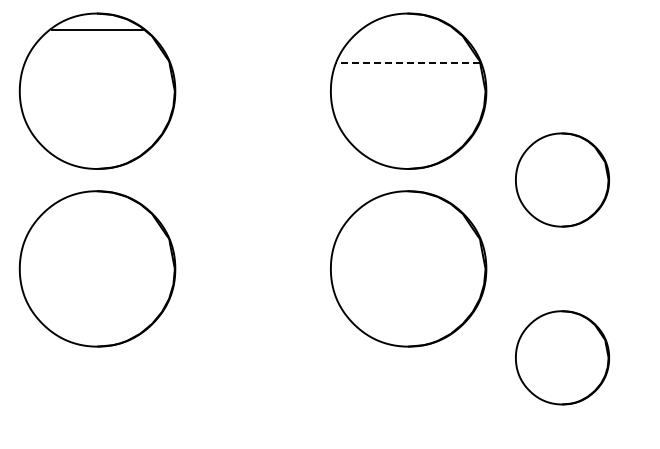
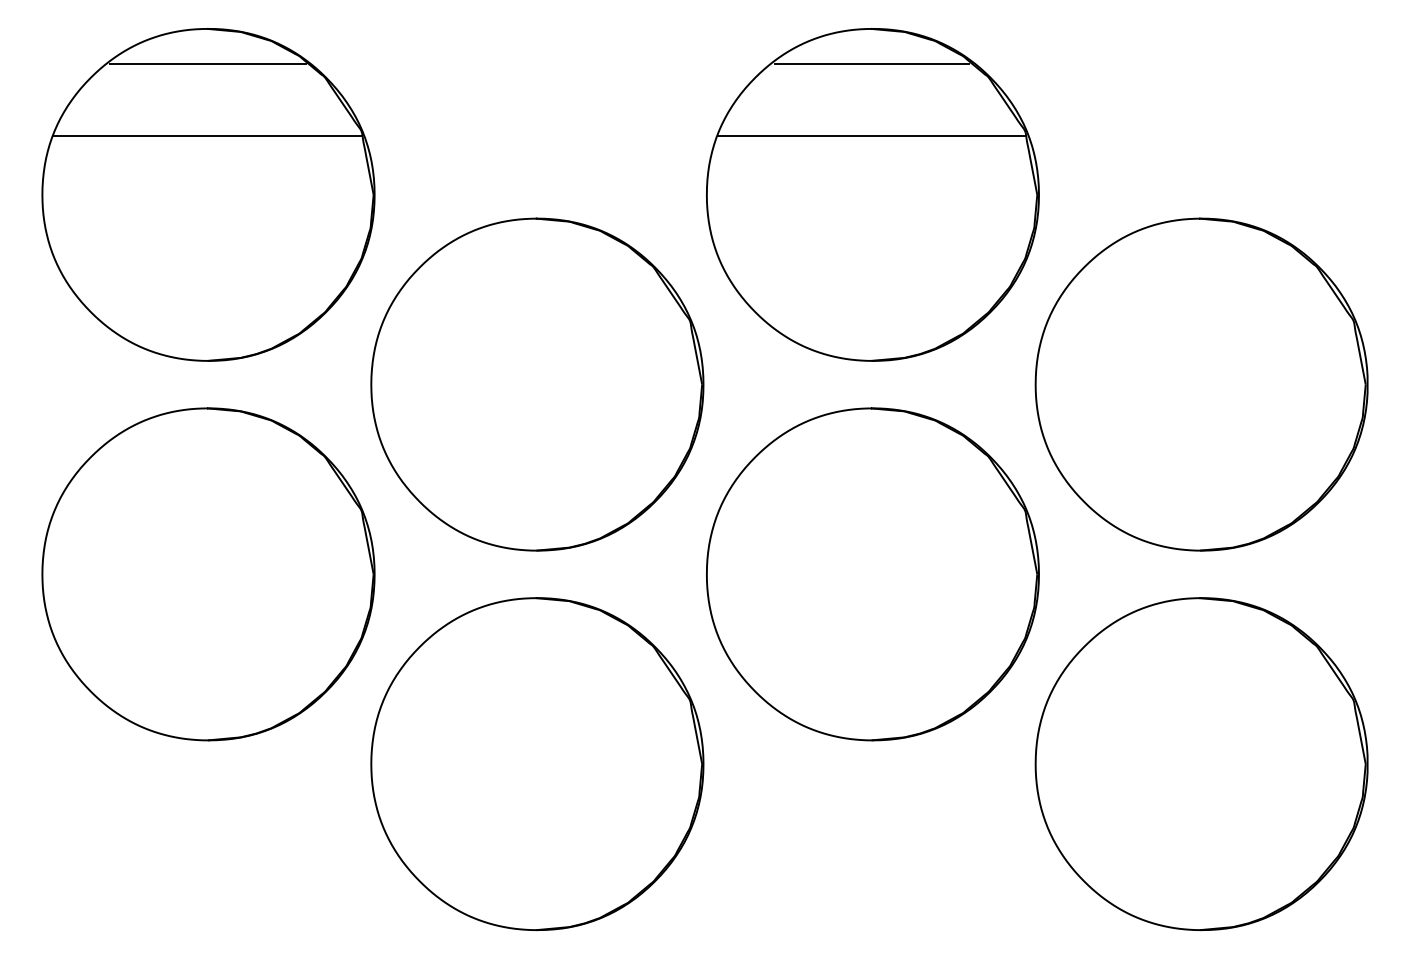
line: (407, 30) -> (870, 65), added
line: (97, 63) -> (208, 135), added
line: (407, 63) -> (870, 135), dashed -> solid
part: (251, 179) -> (537, 383), added
part: (562, 179) -> (1201, 383), size x1.67
part: (251, 357) -> (537, 763), added
part: (562, 357) -> (1201, 763), size x1.67

